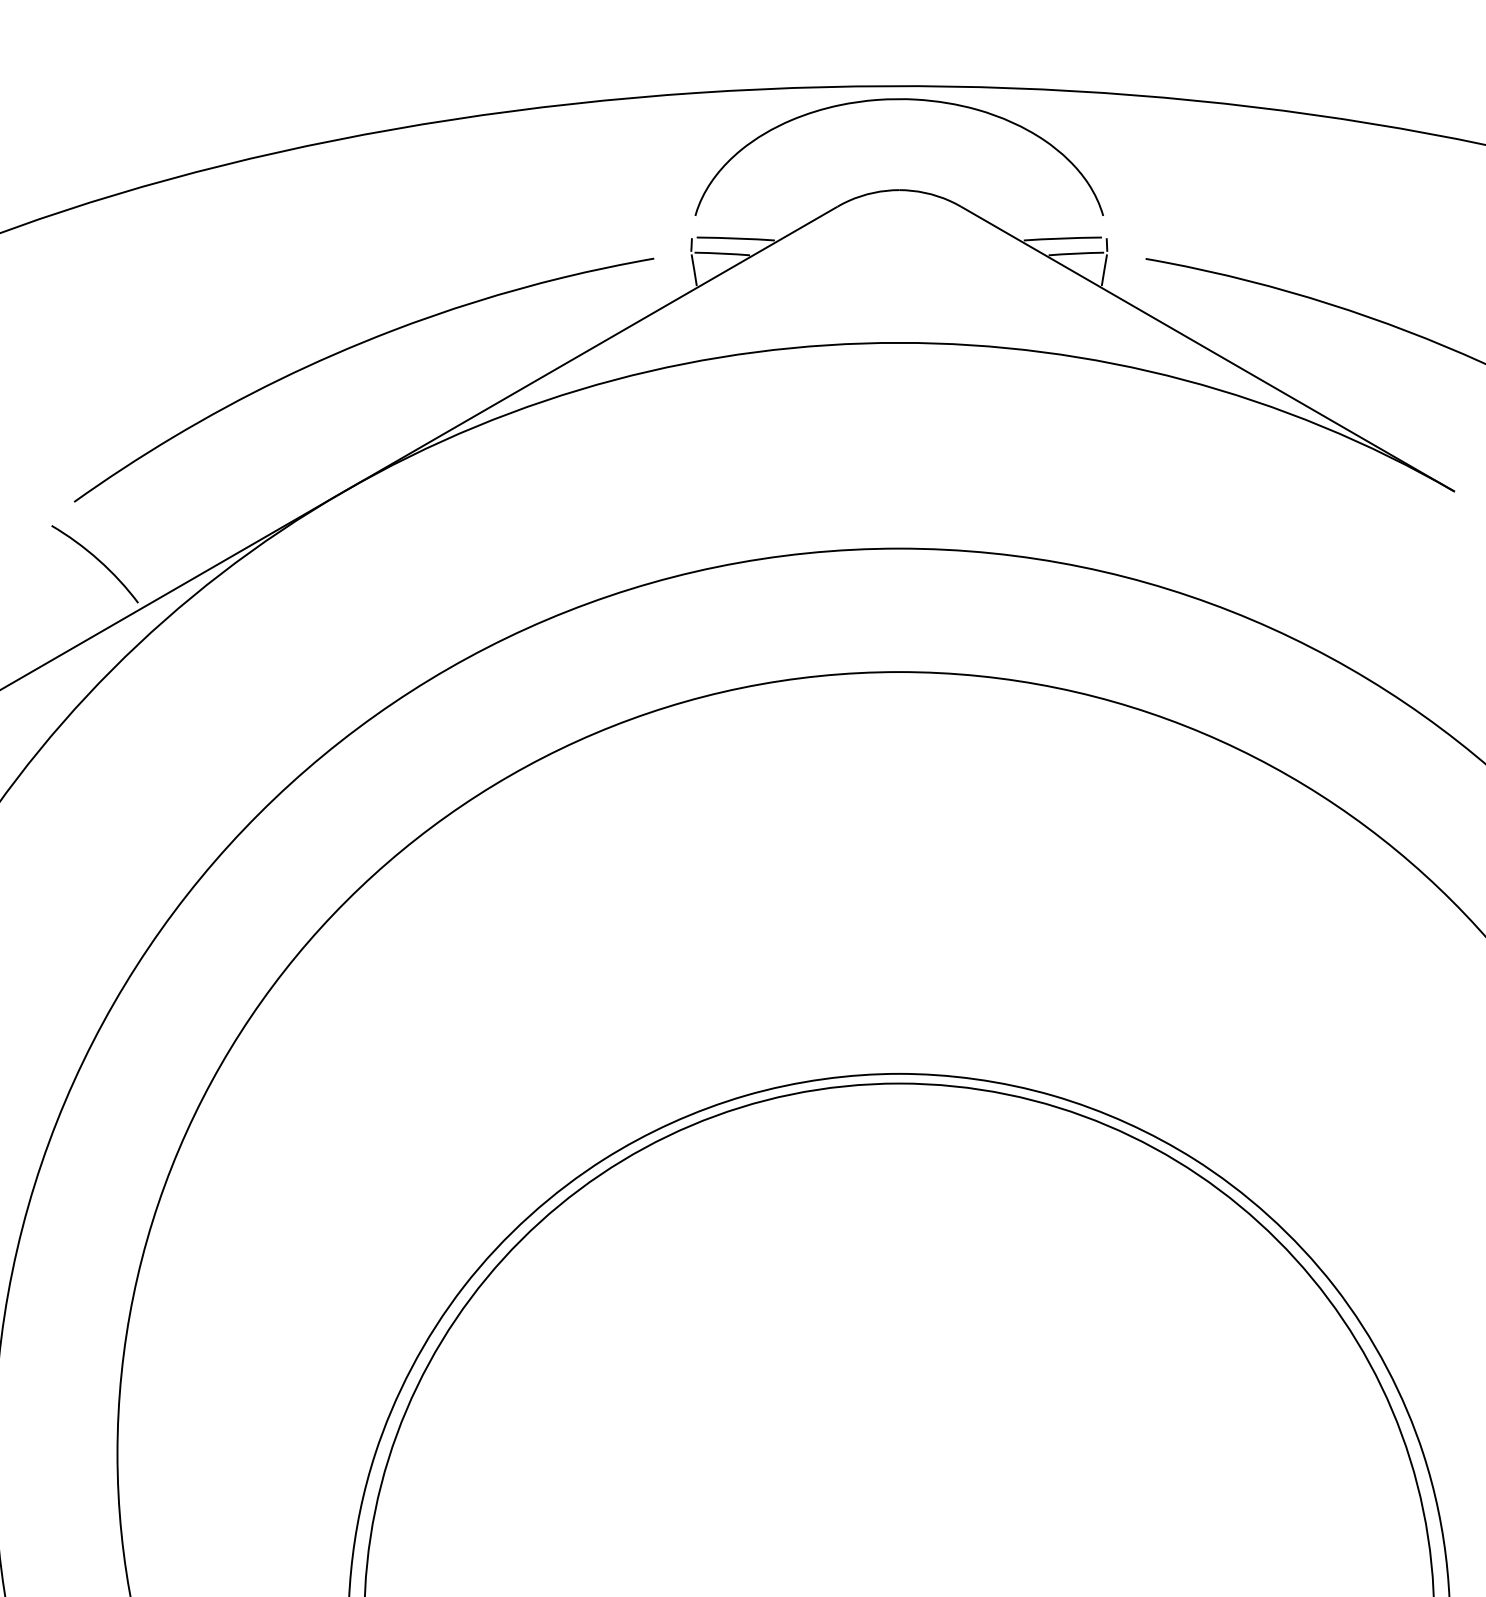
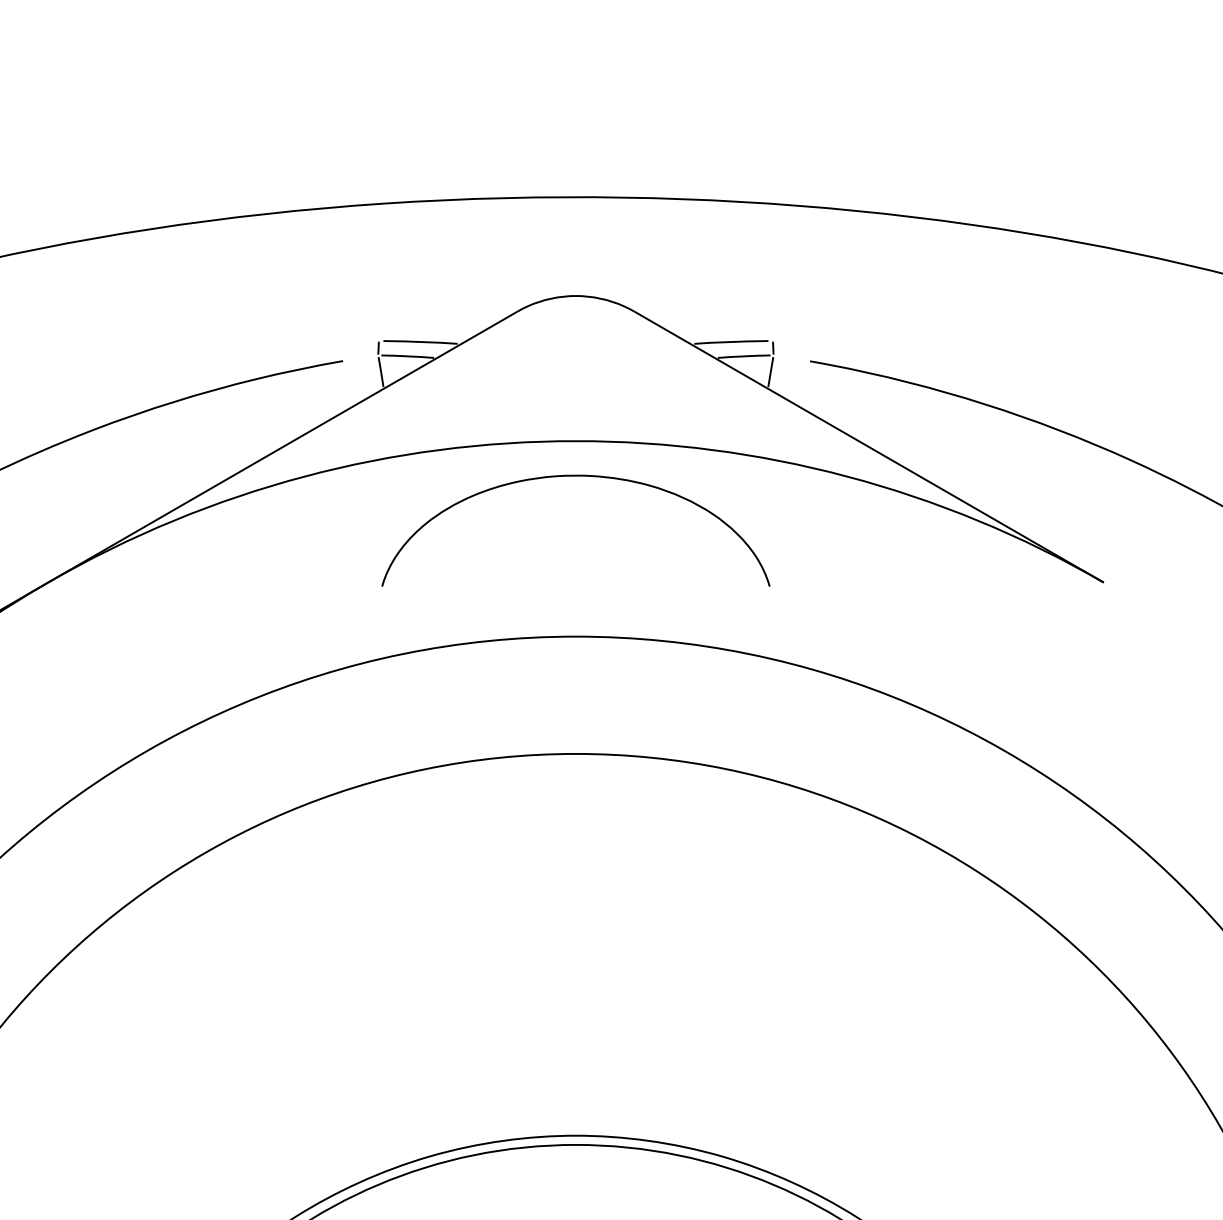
curve: (898, 100) -> (575, 476), moved

